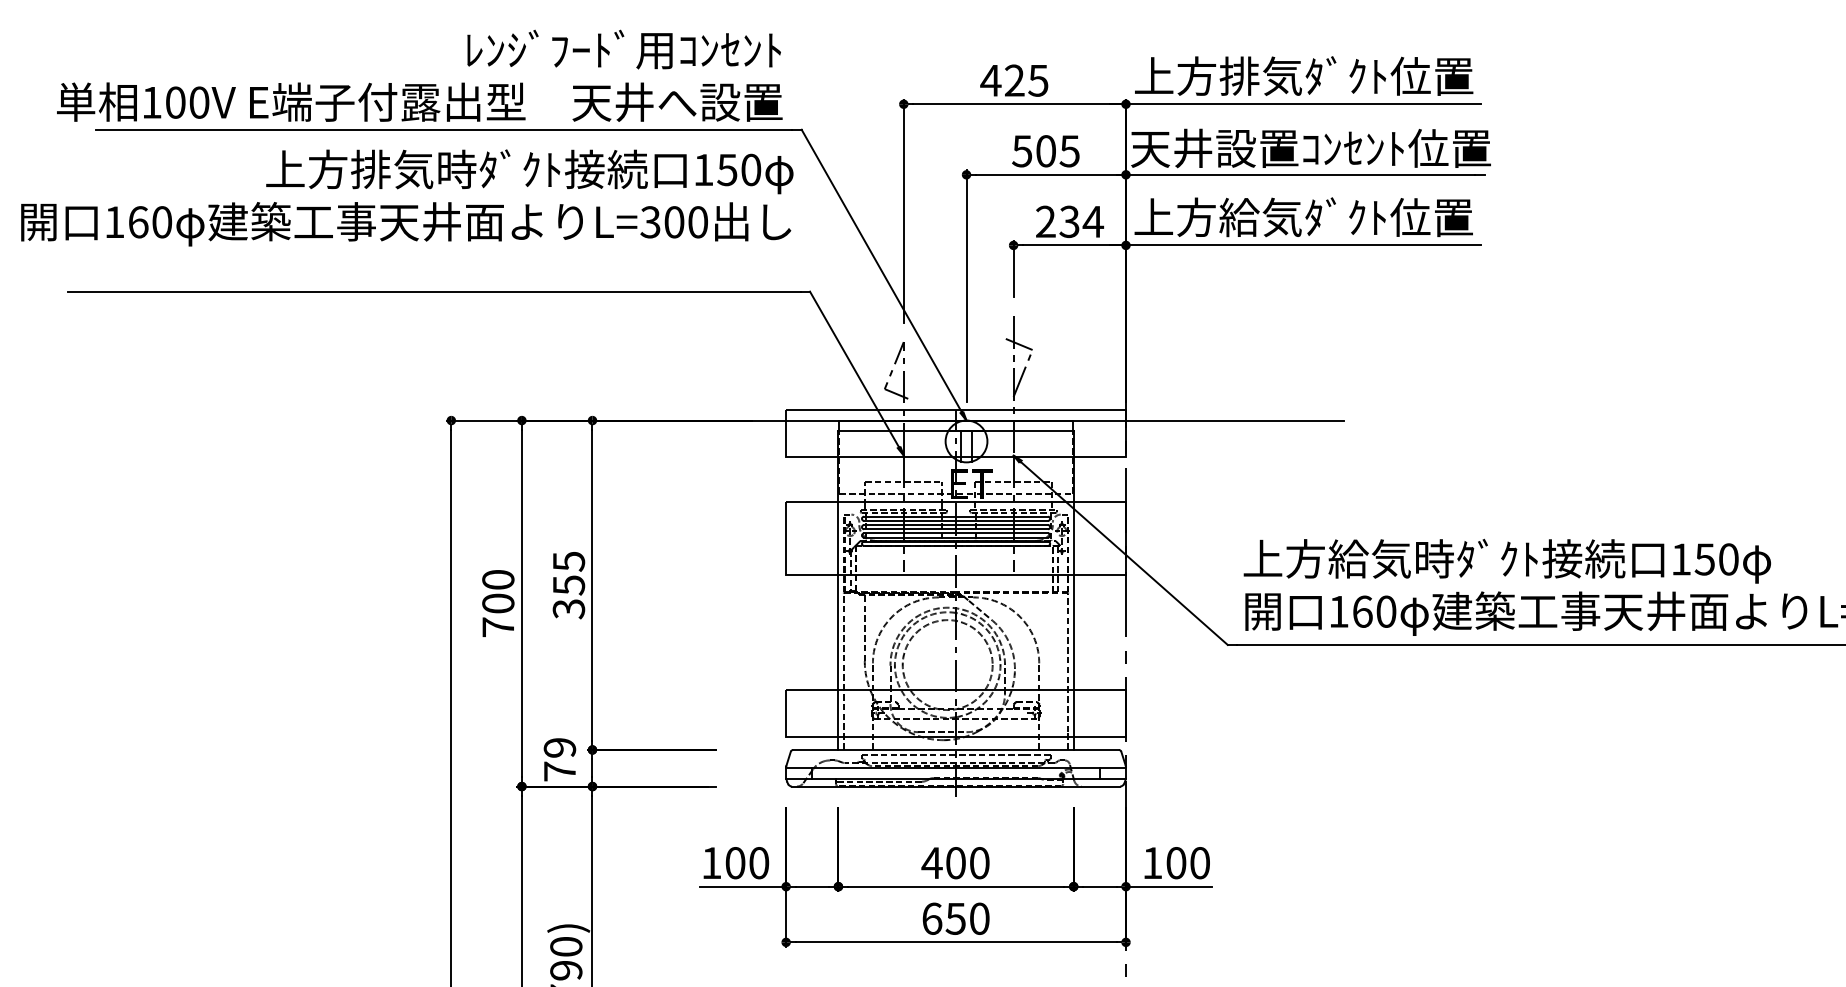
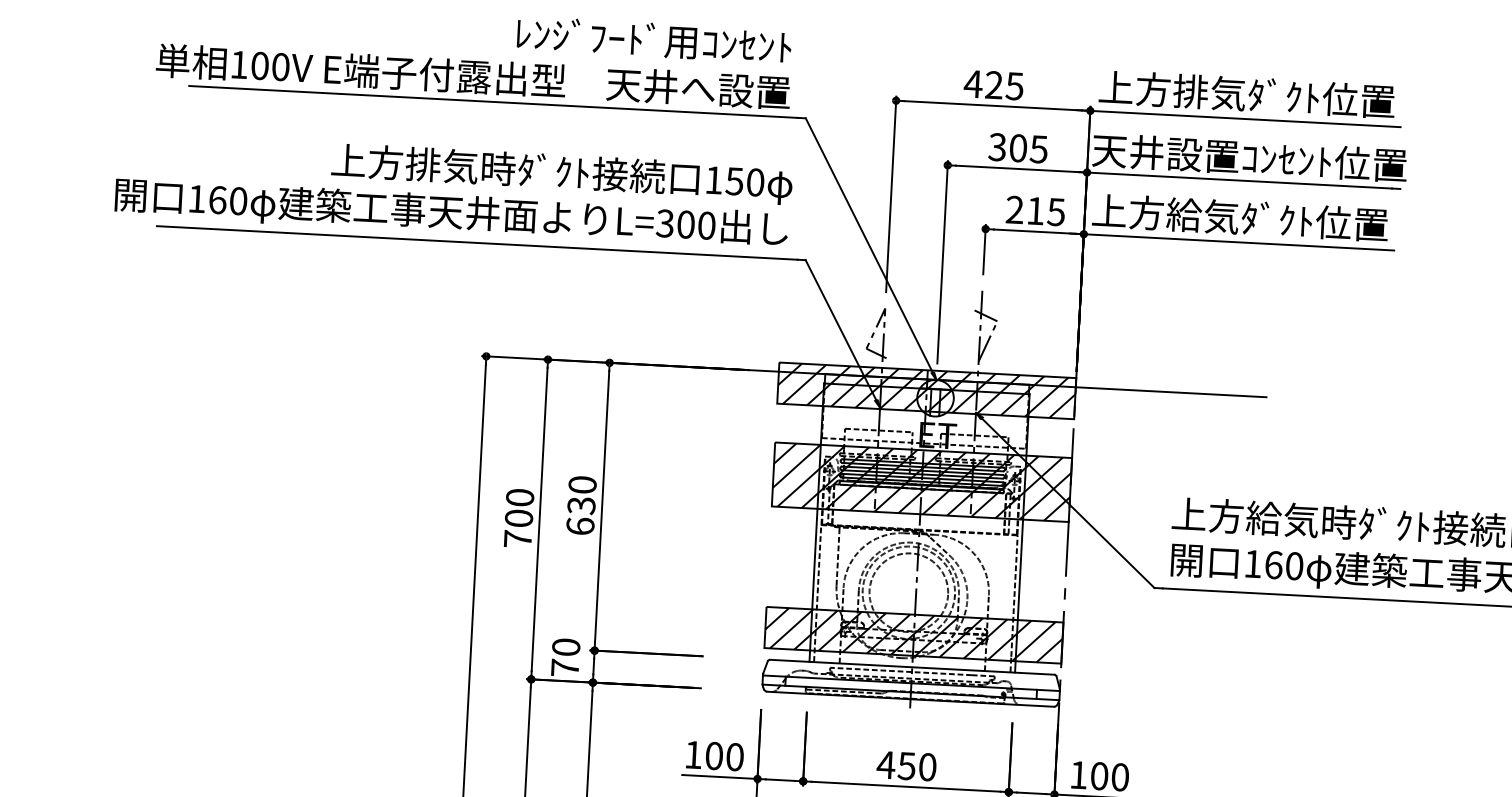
text: (1022, 150) -> (997, 146), 505 -> 305
text: (407, 197) -> (454, 190), moved
text: (1081, 221) -> (1046, 211), 234 -> 215
hatch: (956, 433) -> (927, 390), added
hatch: (956, 537) -> (922, 481), added
text: (568, 585) -> (581, 505), 355 -> 630
hatch: (956, 712) -> (914, 634), added
text: (559, 747) -> (565, 646), 79 -> 70
text: (955, 863) -> (906, 766), 400 -> 450

